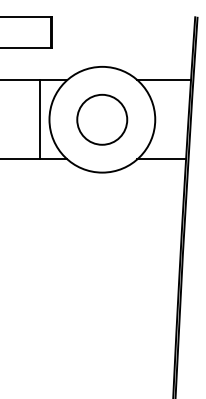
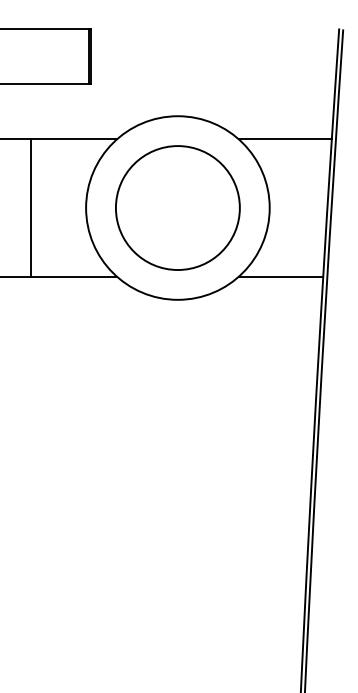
line: (39, 119) -> (30, 207), moved
circle: (101, 119) -> (176, 207), size x1.43

